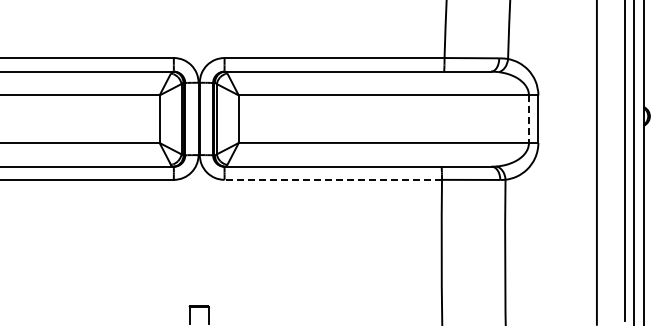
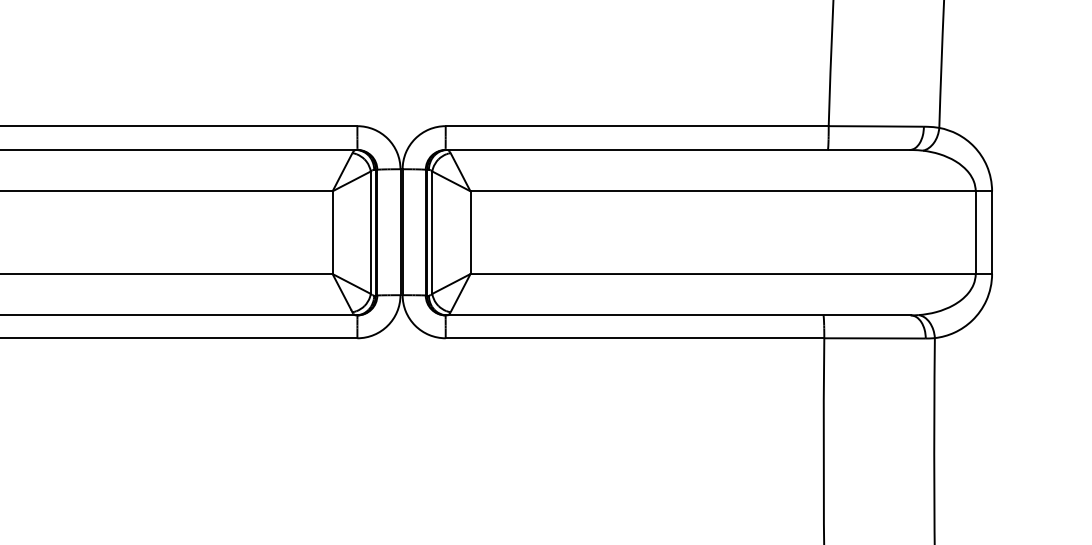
line: (528, 119) -> (974, 233), dashed -> solid
line: (333, 179) -> (635, 337), dashed -> solid

